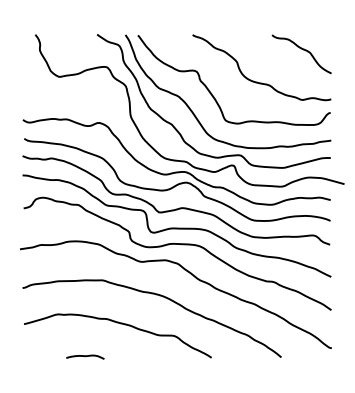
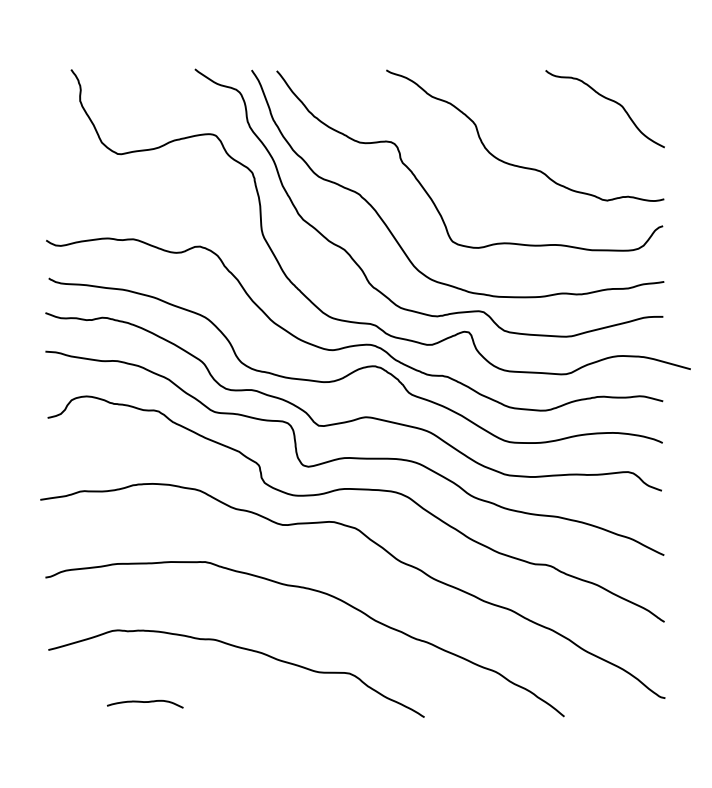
curve: (85, 356) -> (145, 702), moved

